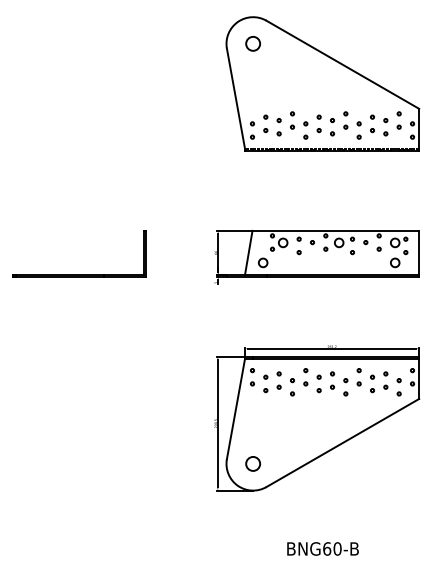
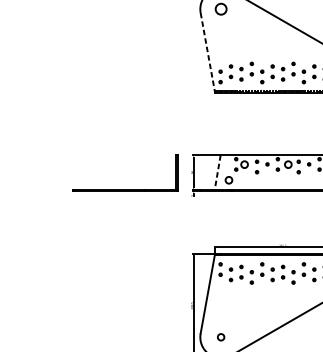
line: (235, 98) -> (207, 51), solid -> dashed
line: (248, 253) -> (217, 172), solid -> dashed
part: (79, 274) -> (125, 189), moved
circle: (252, 463) -> (220, 336), size x0.6

